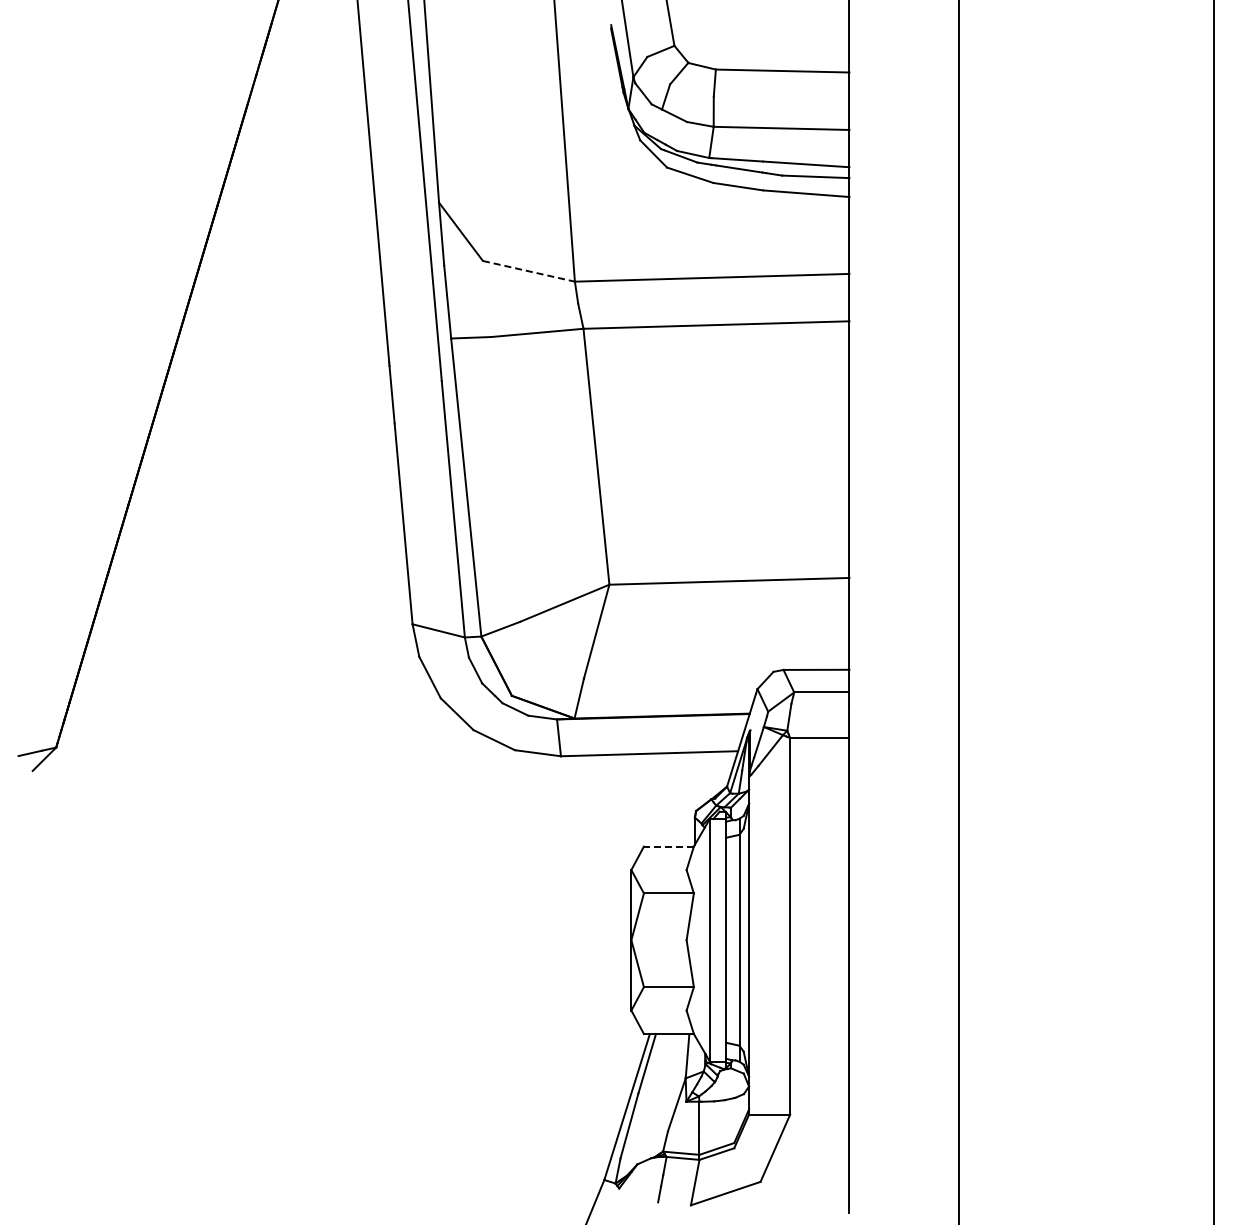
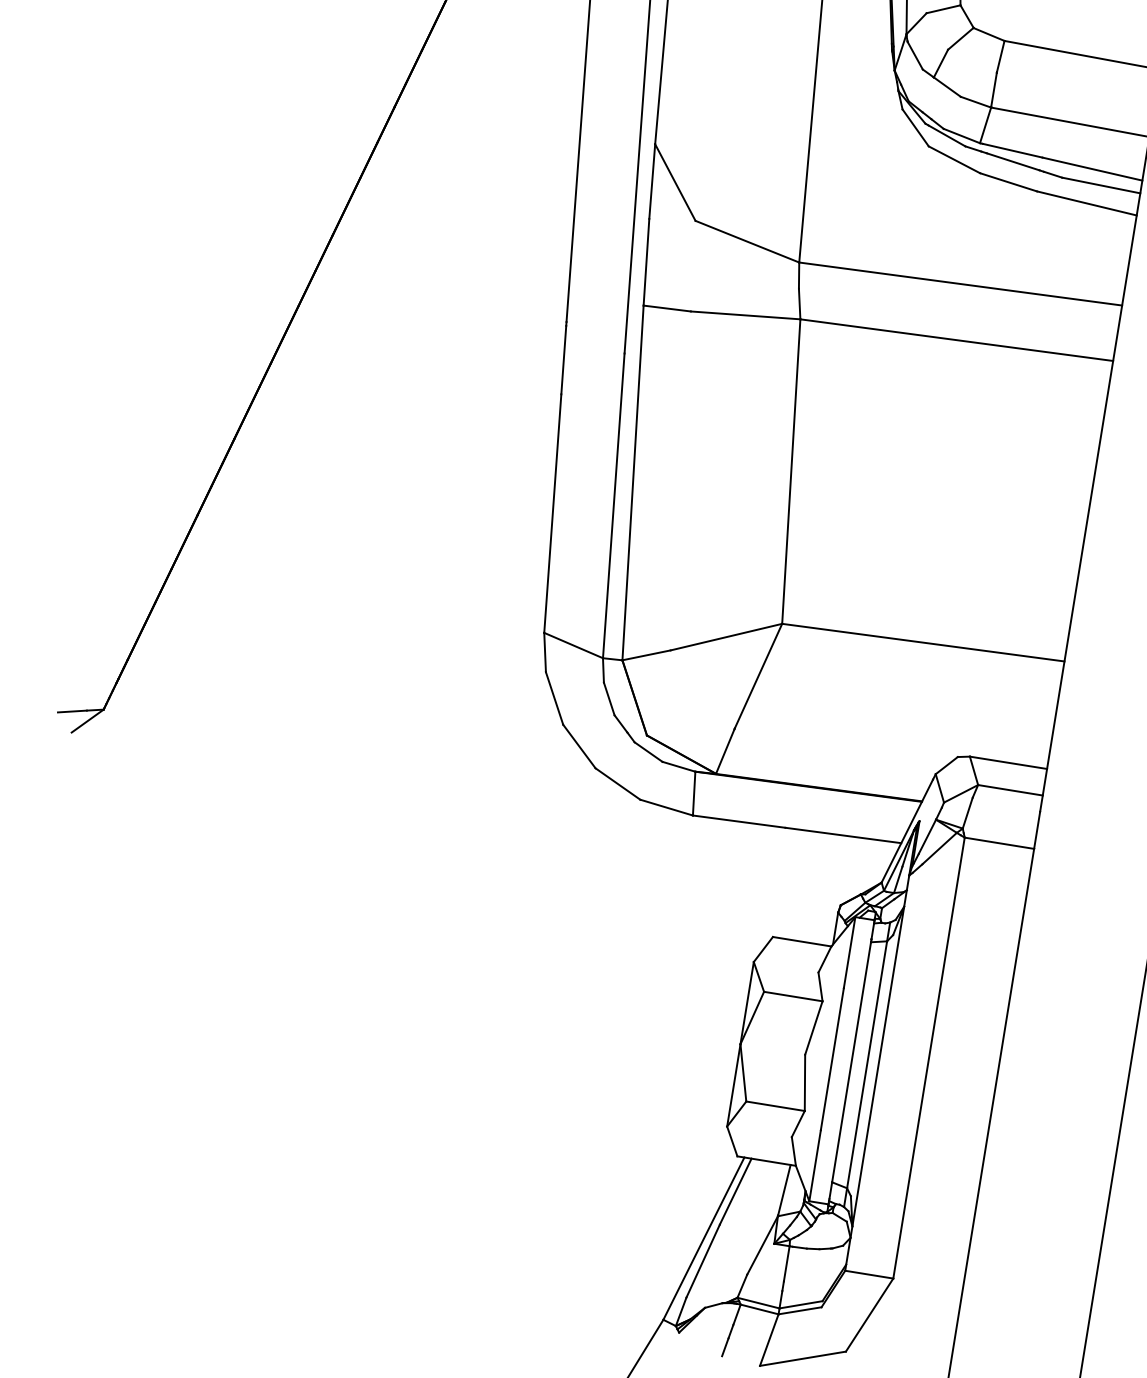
line: (529, 271) -> (748, 242), dashed -> solid
line: (668, 846) -> (801, 941), dashed -> solid

